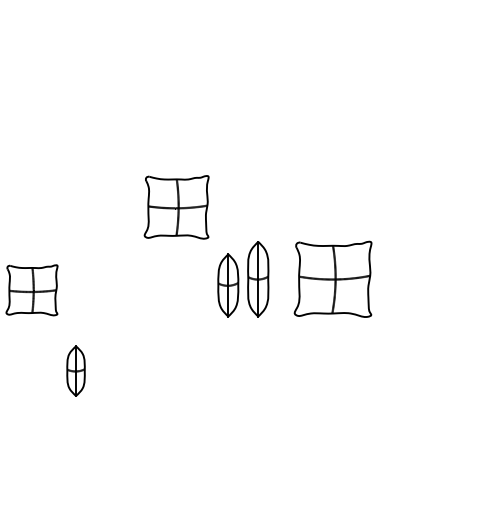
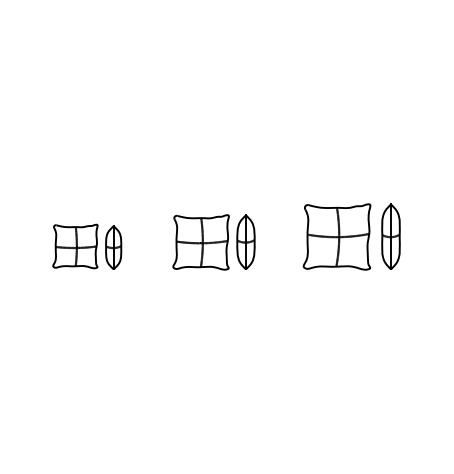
part: (175, 207) -> (200, 242), moved
part: (257, 278) -> (390, 236), moved
part: (75, 370) -> (113, 247), moved

